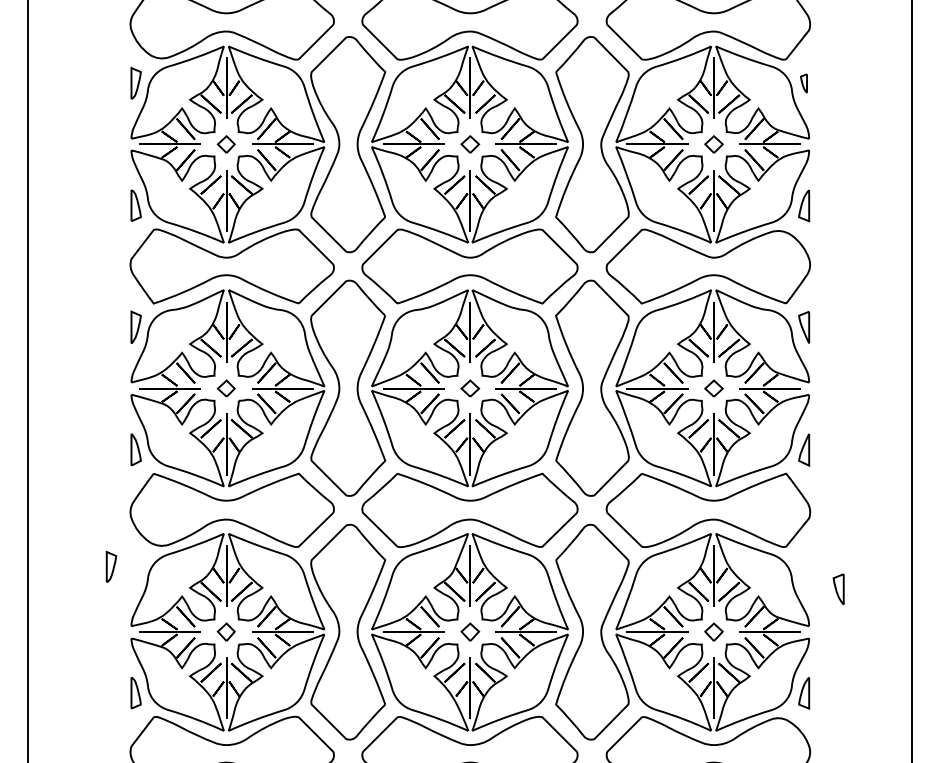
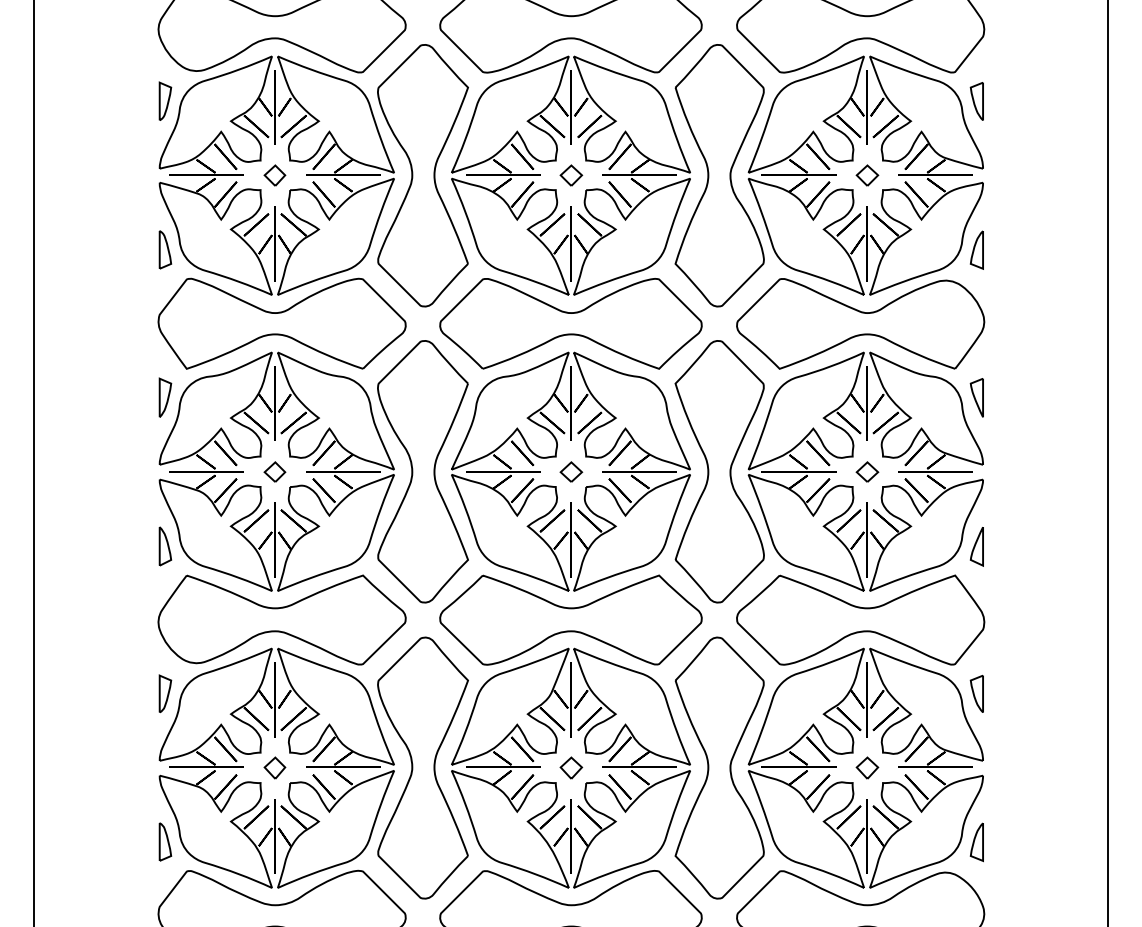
part: (803, 83) -> (976, 101), size x1.67
part: (111, 566) -> (165, 693), moved
part: (838, 588) -> (976, 693), moved

